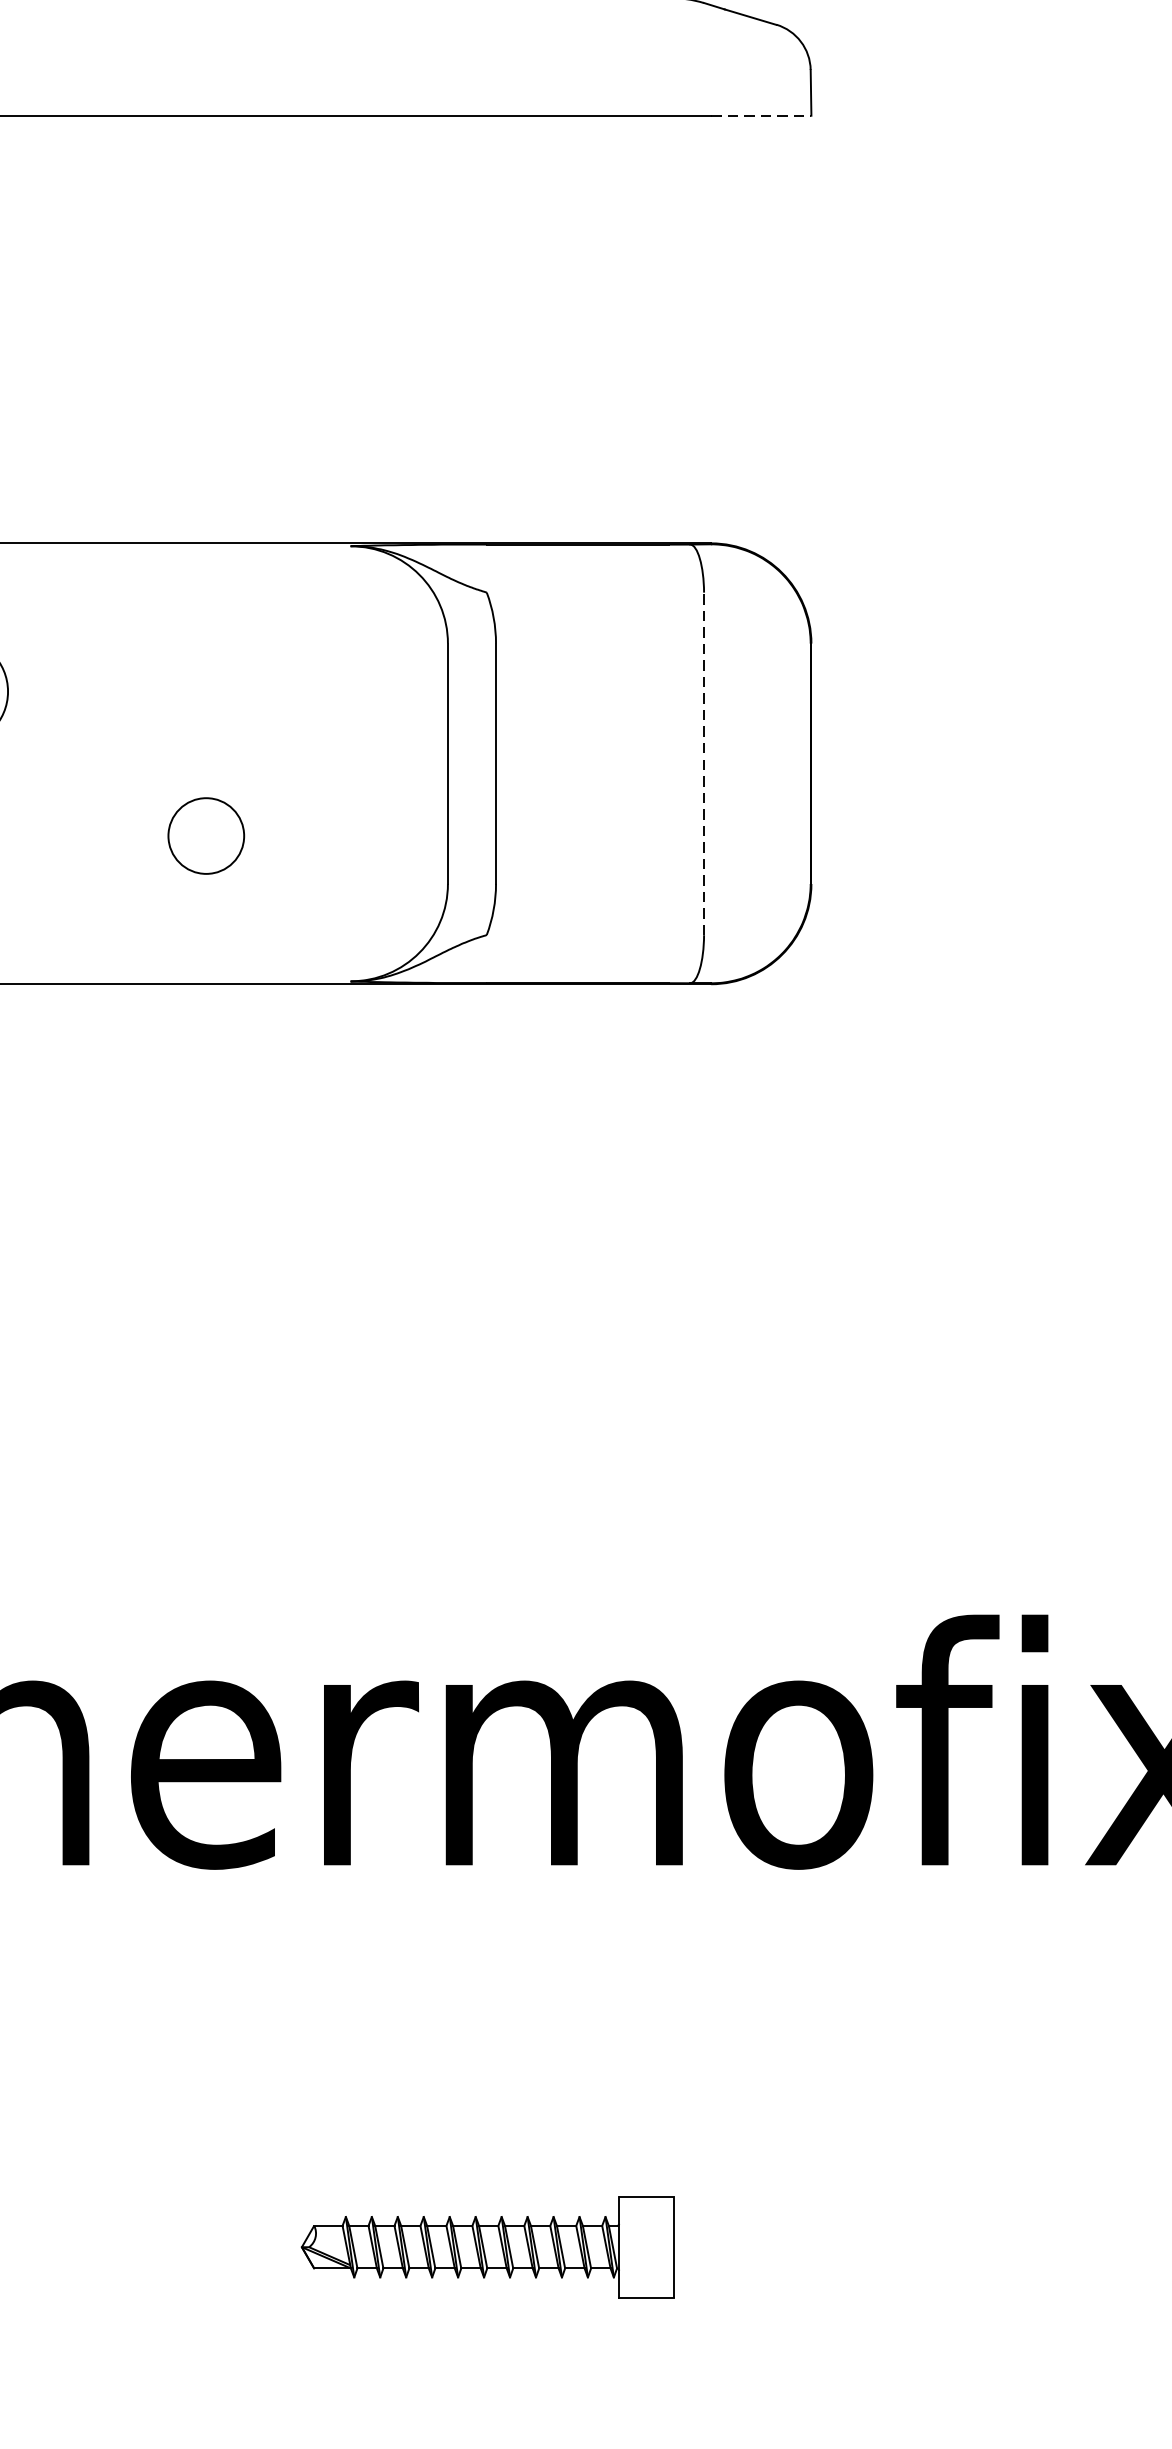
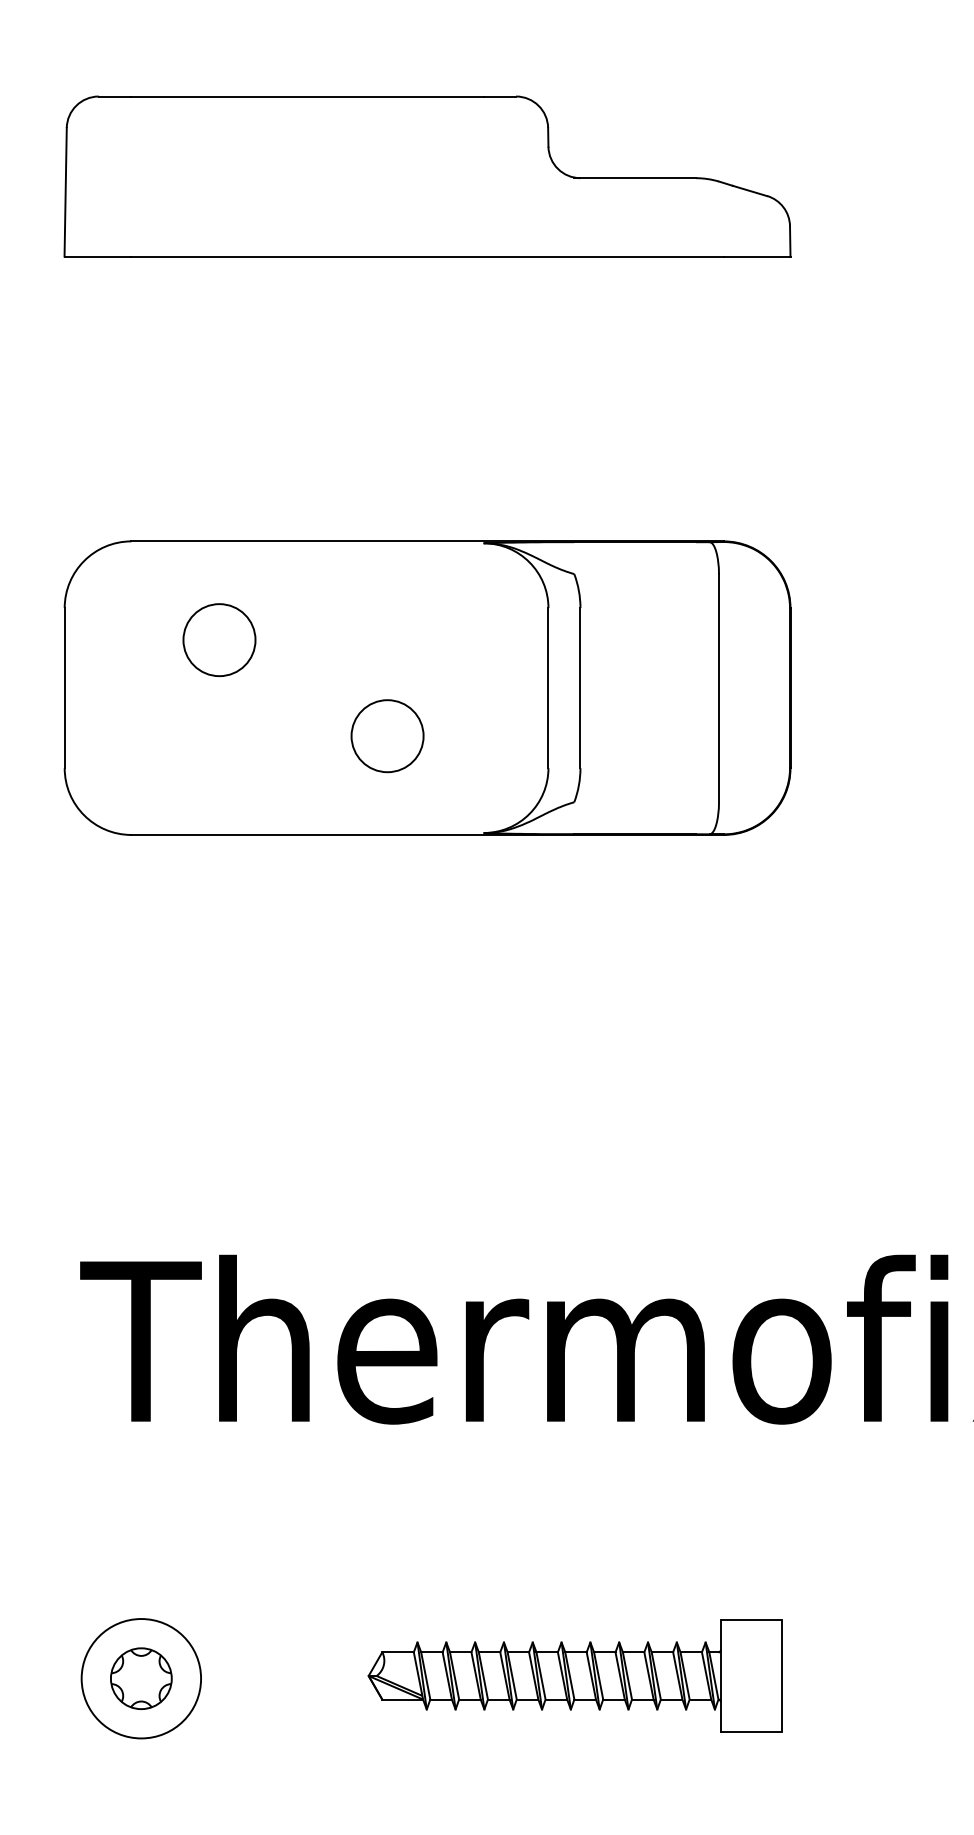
line: (761, 115) -> (757, 256), dashed -> solid
line: (703, 762) -> (718, 687), dashed -> solid
circle: (206, 836) -> (387, 736), size x1.43
part: (487, 2246) -> (574, 1675), size x1.67

